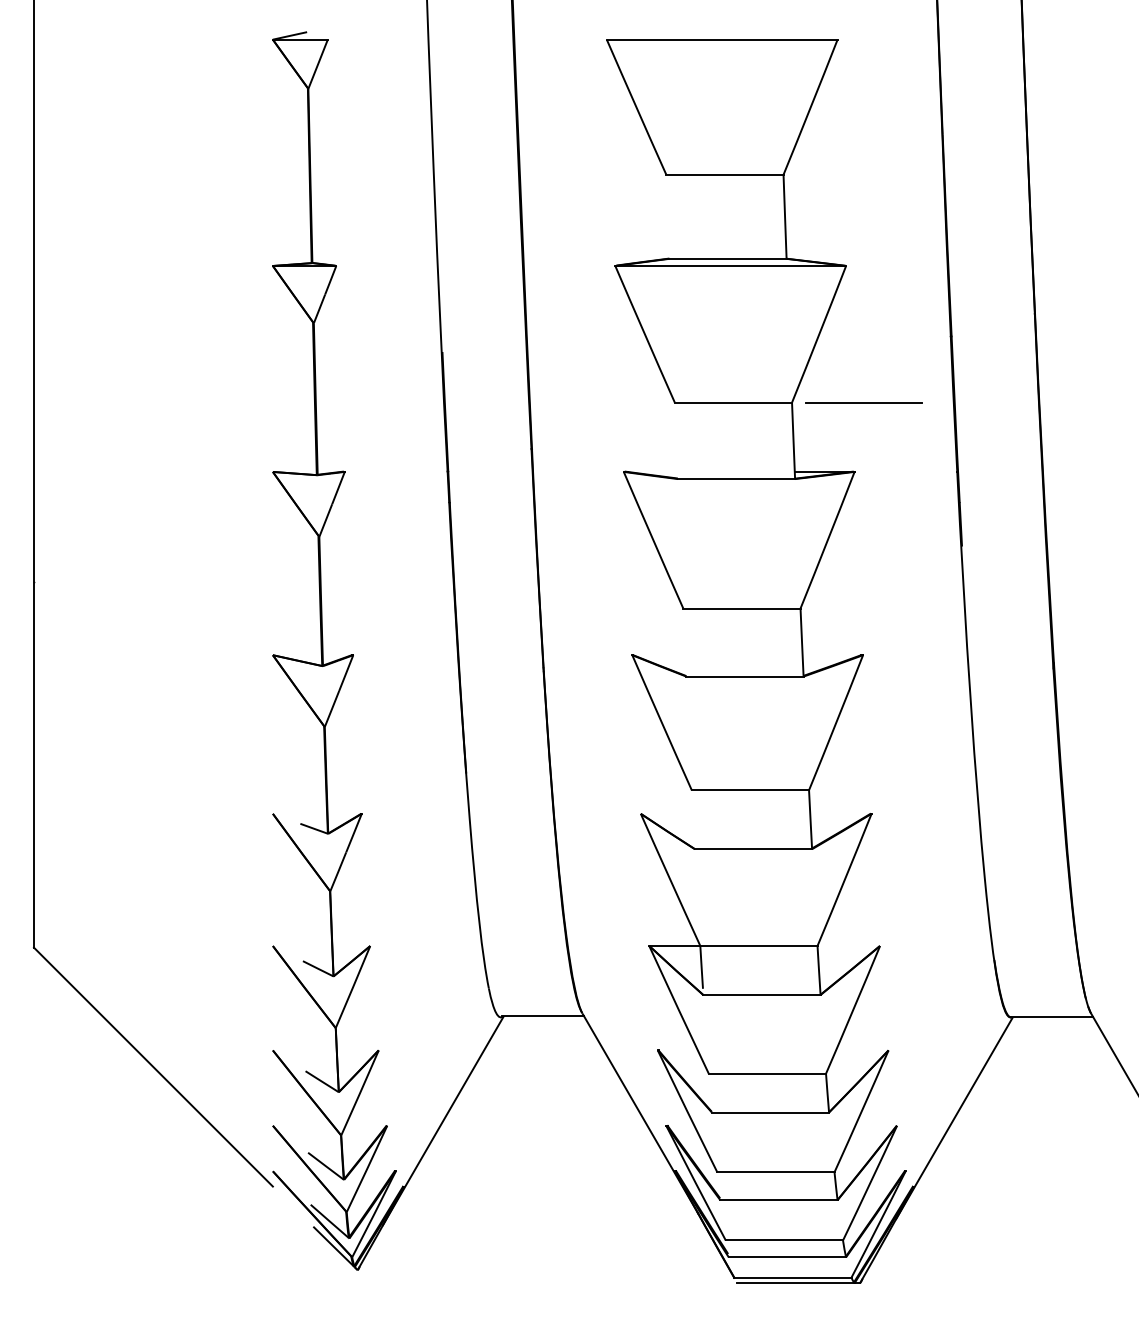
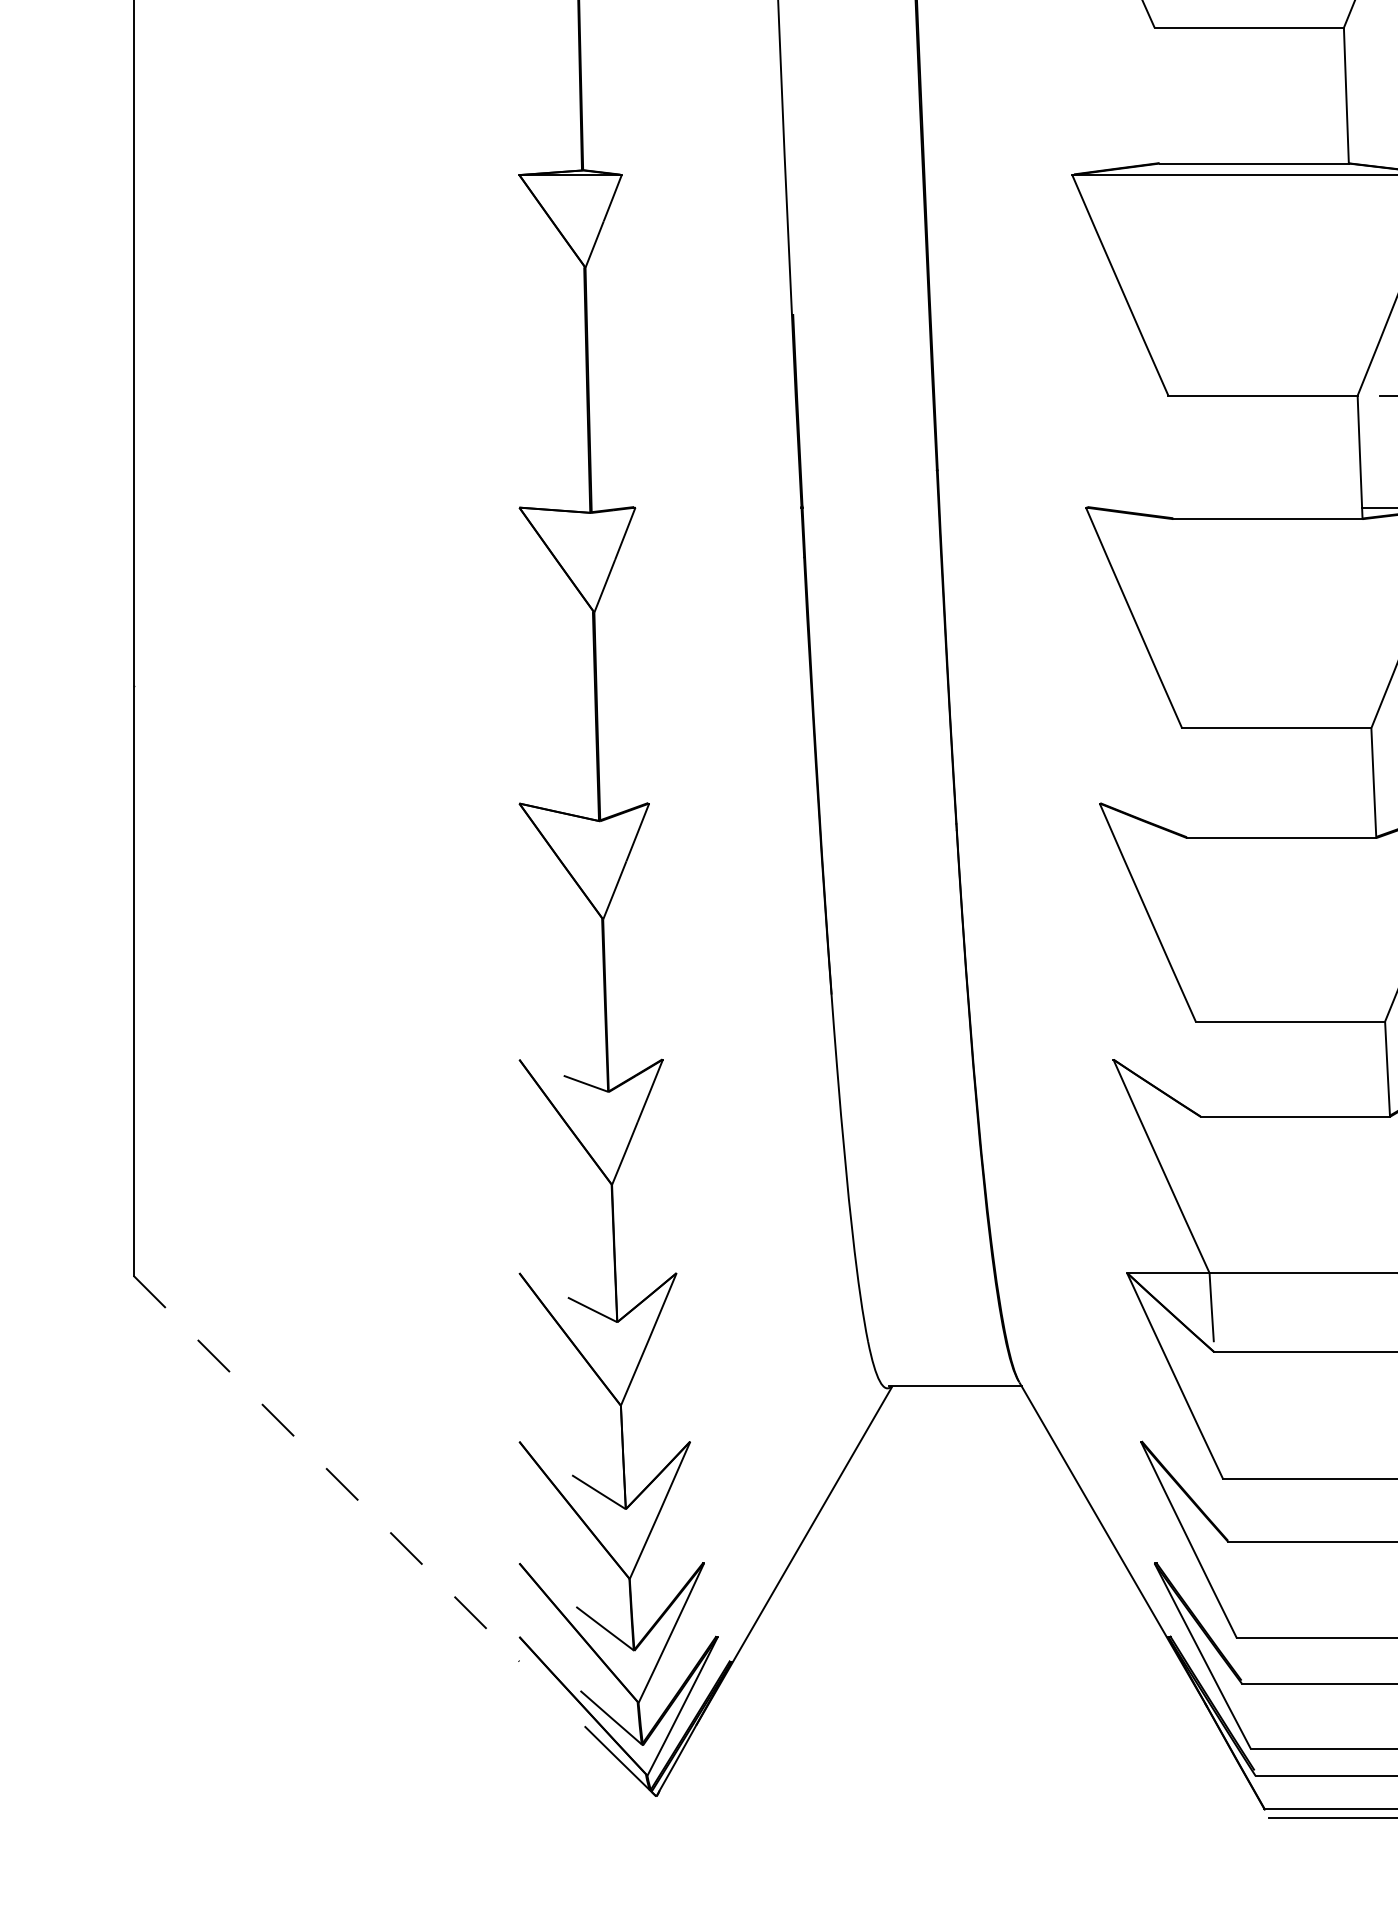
line: (153, 1067) -> (326, 1469), solid -> dashed

